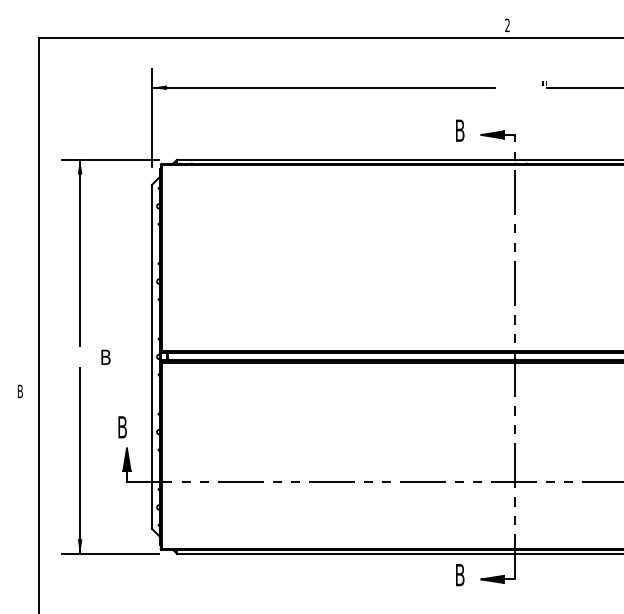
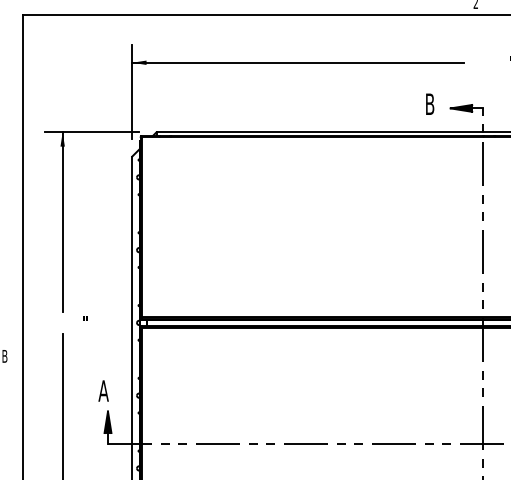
text: (105, 356) -> (87, 322), B -> "
text: (122, 427) -> (103, 391), B -> A

